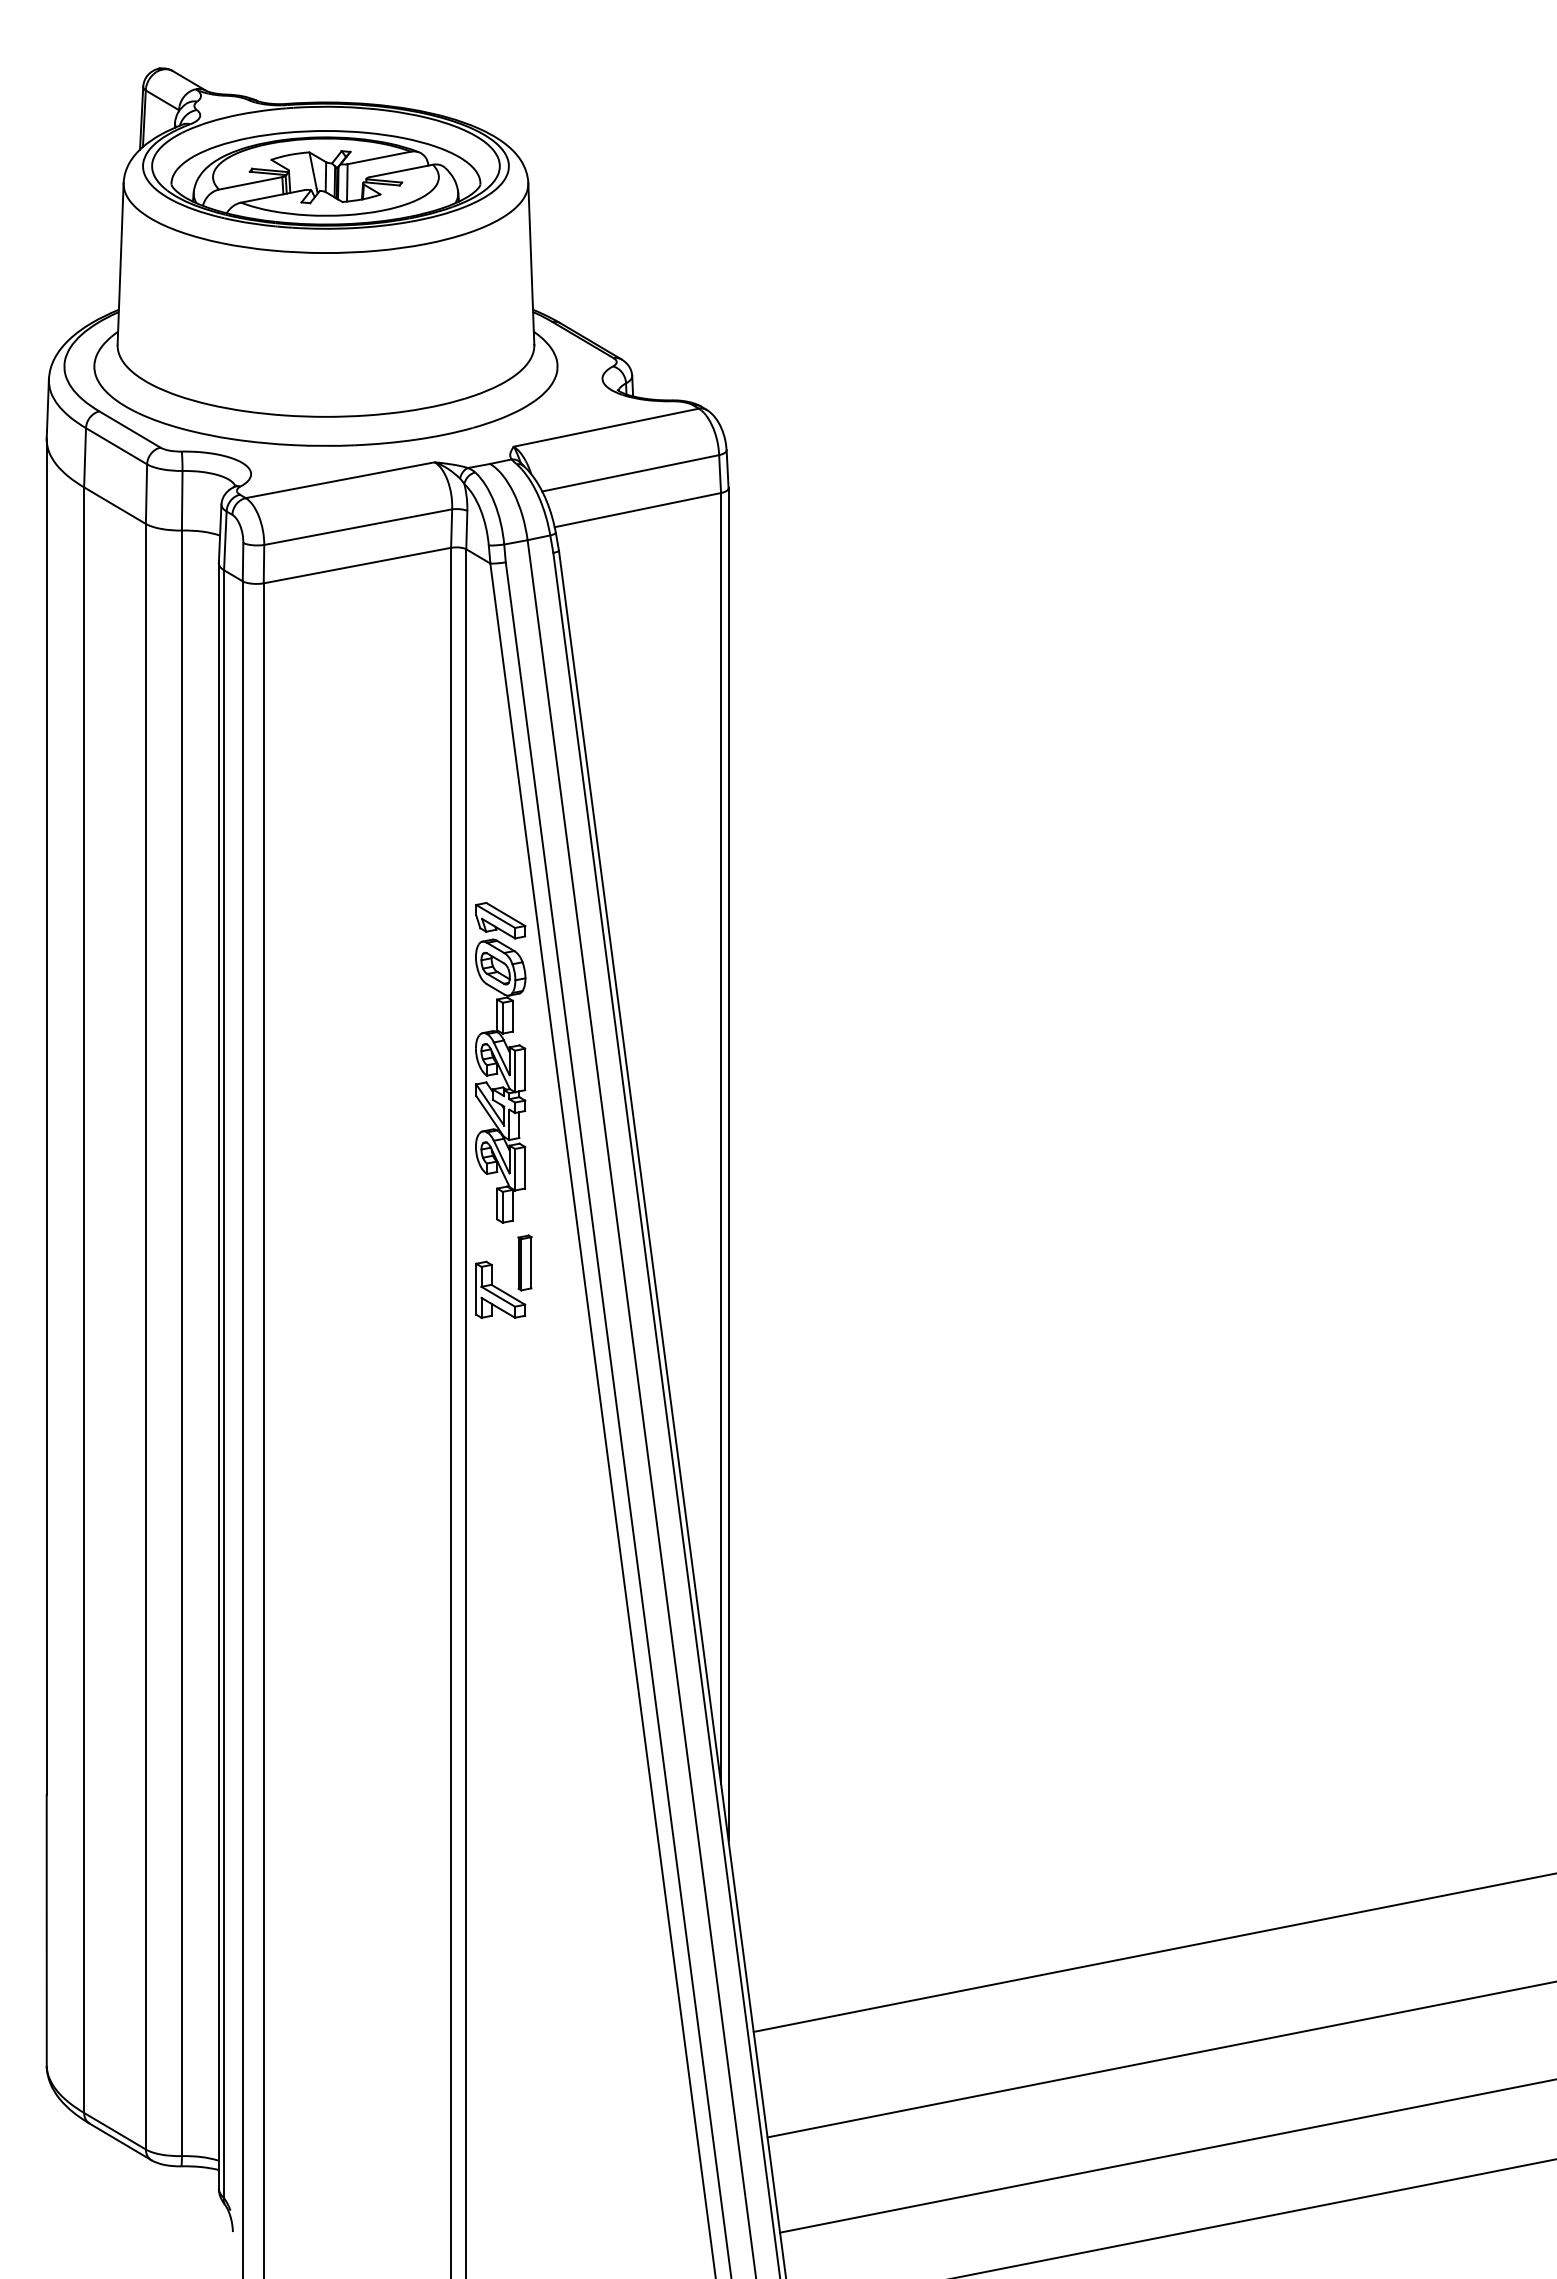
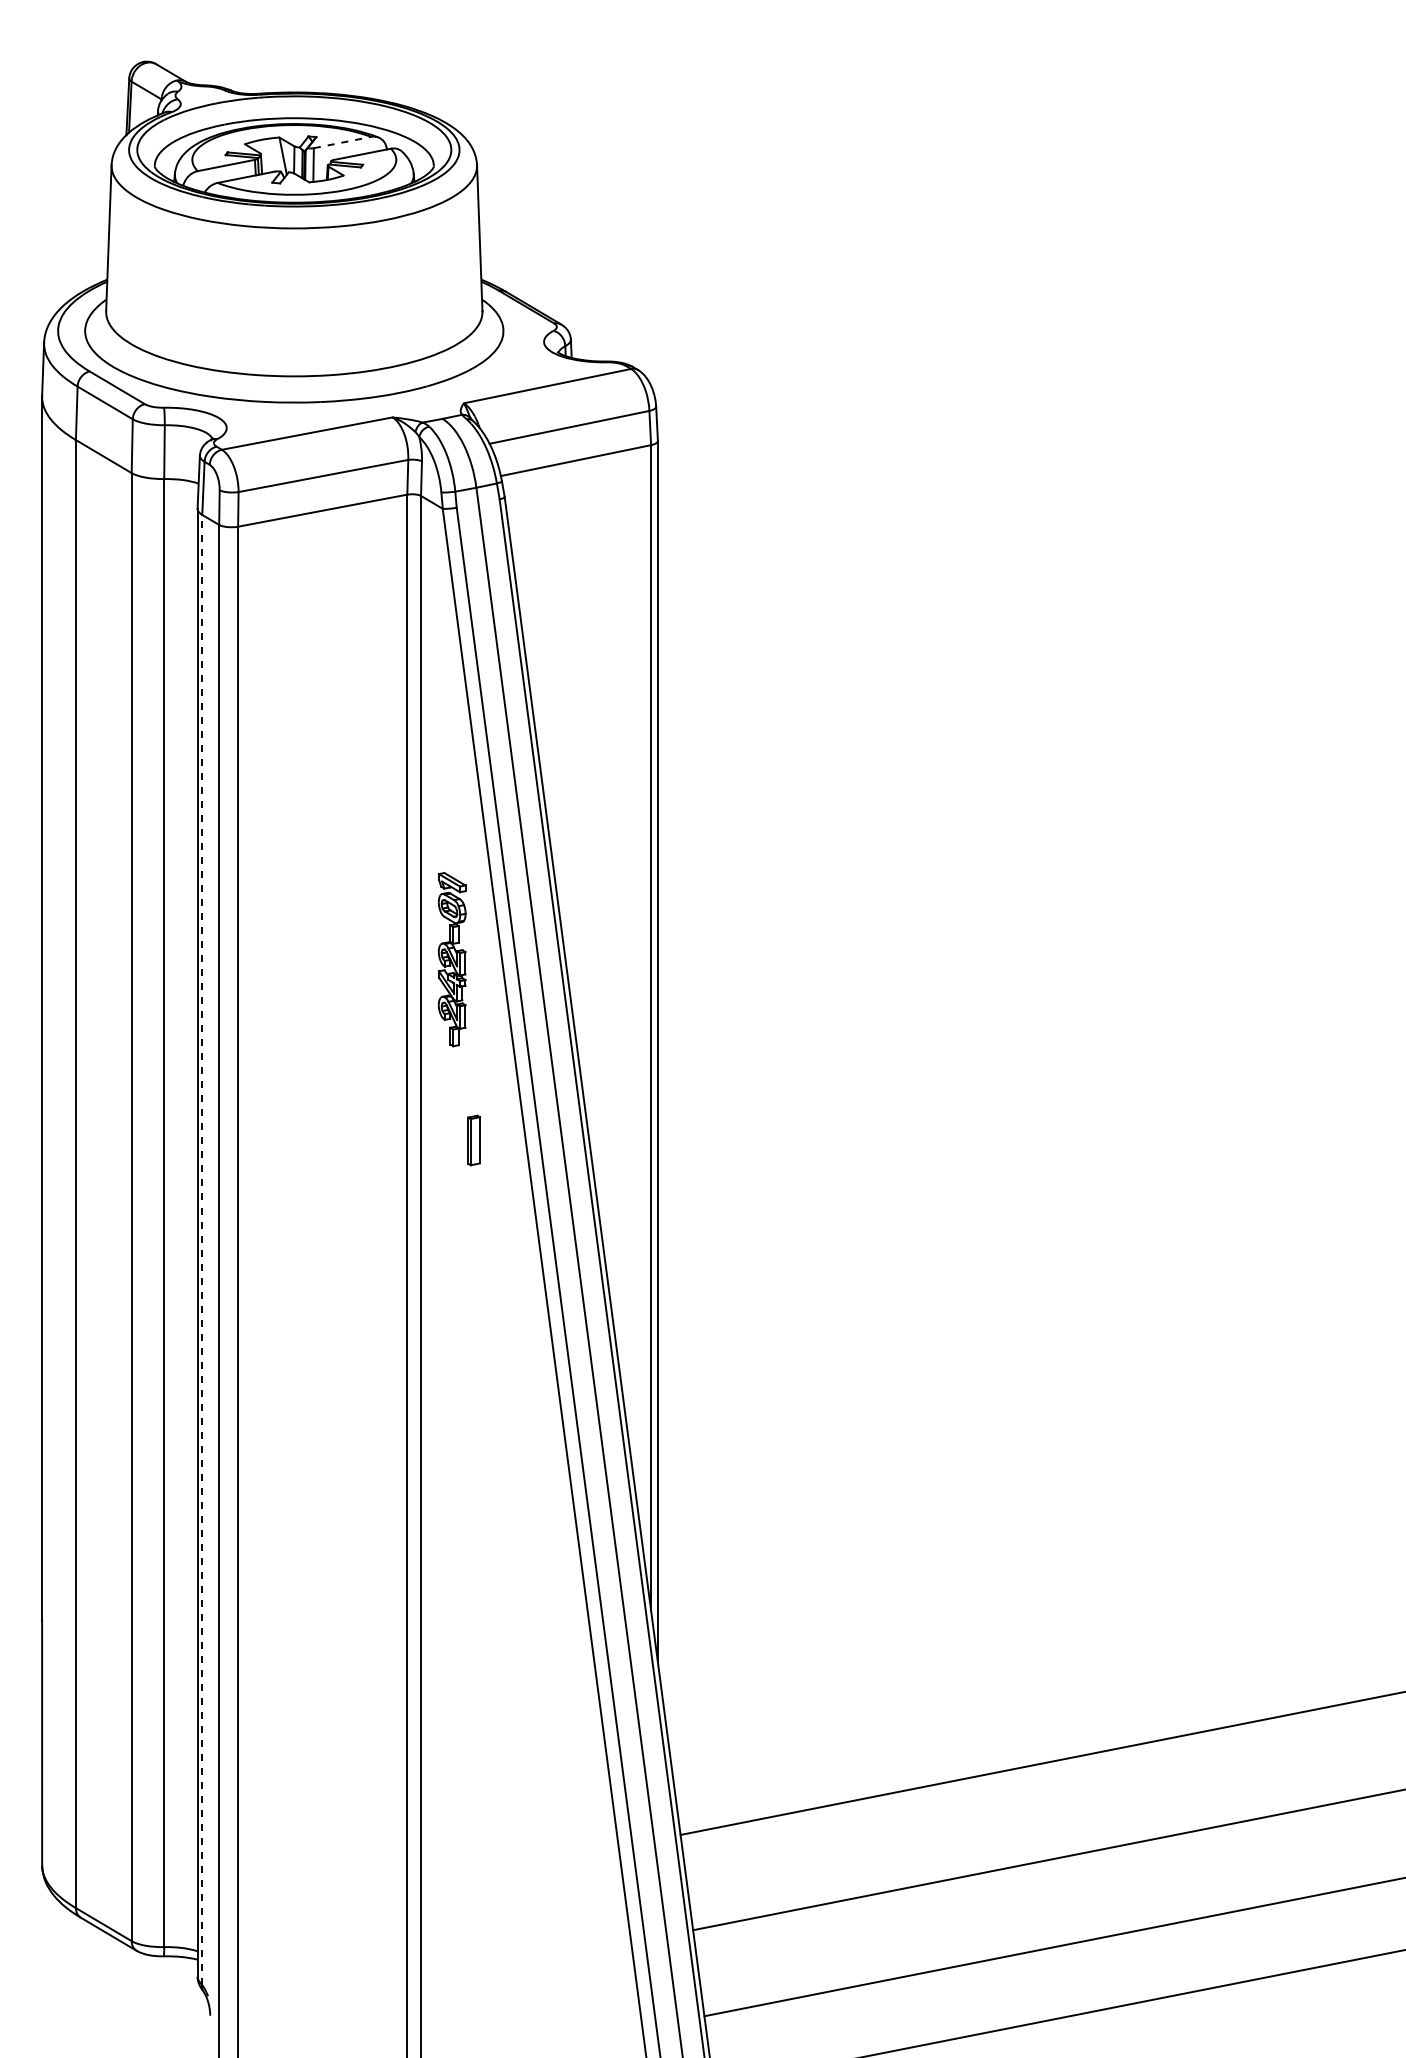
line: (379, 157) -> (342, 142), solid -> dashed
part: (500, 1062) -> (451, 959), size x0.6
part: (500, 1289) -> (451, 1164), removed
line: (224, 1384) -> (202, 1250), solid -> dashed

